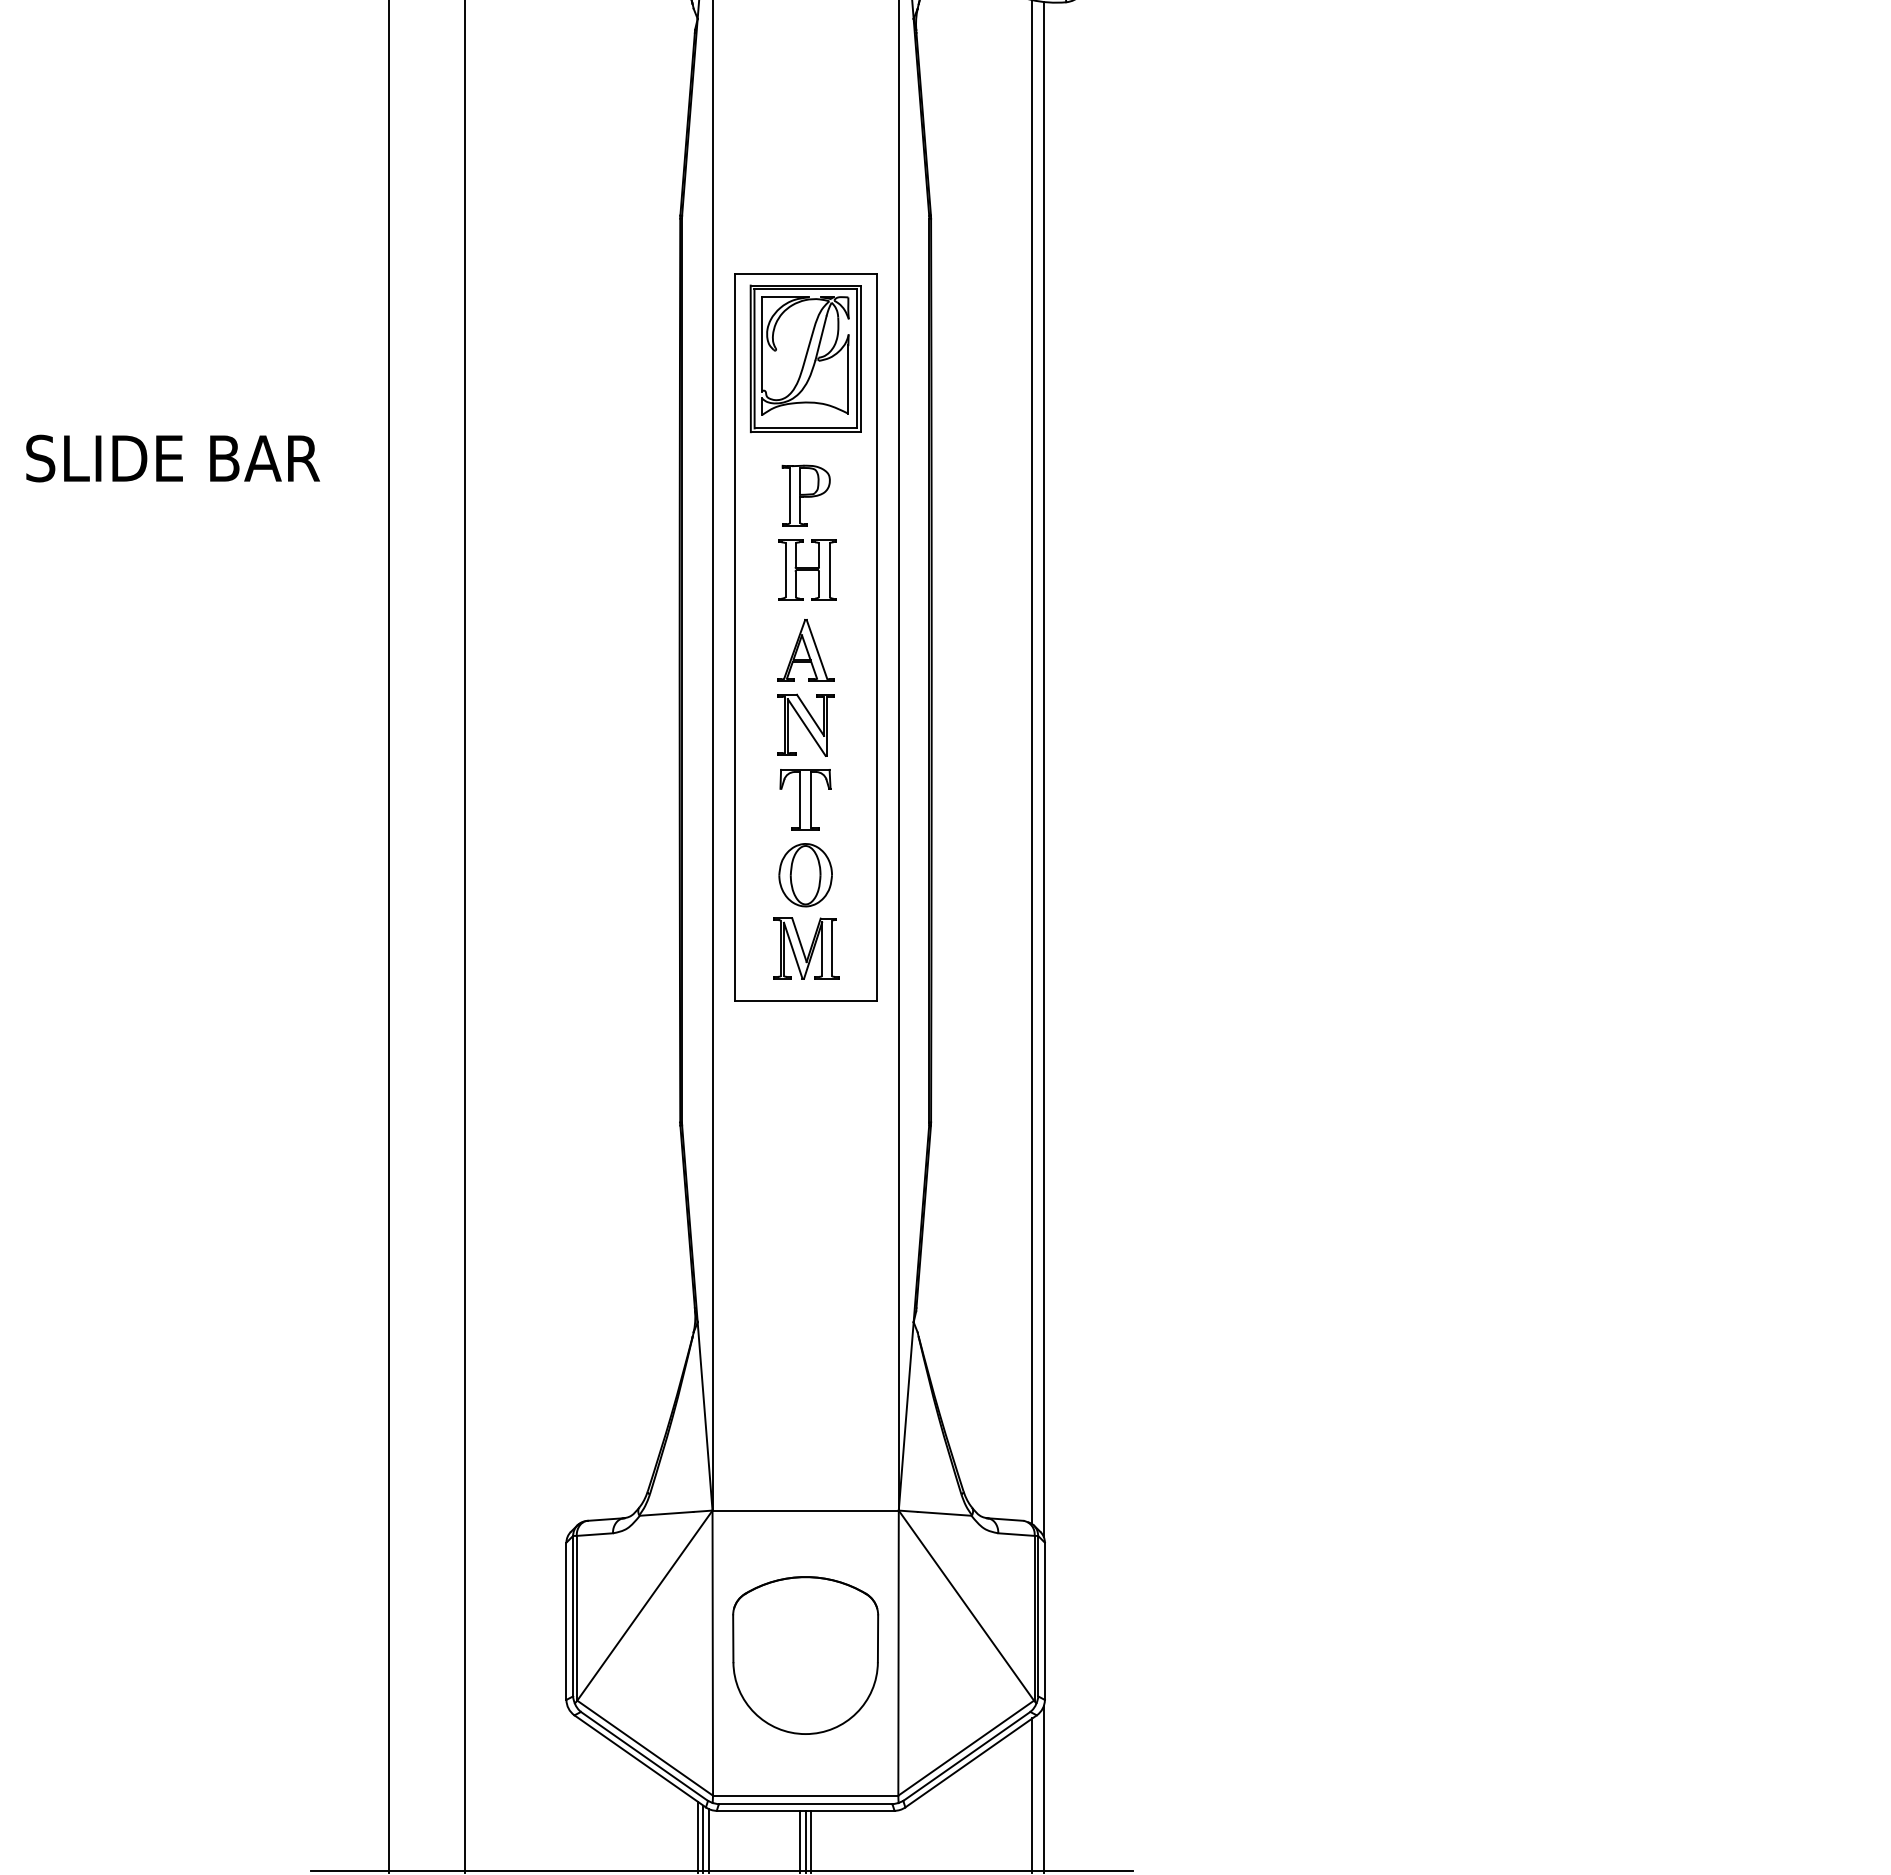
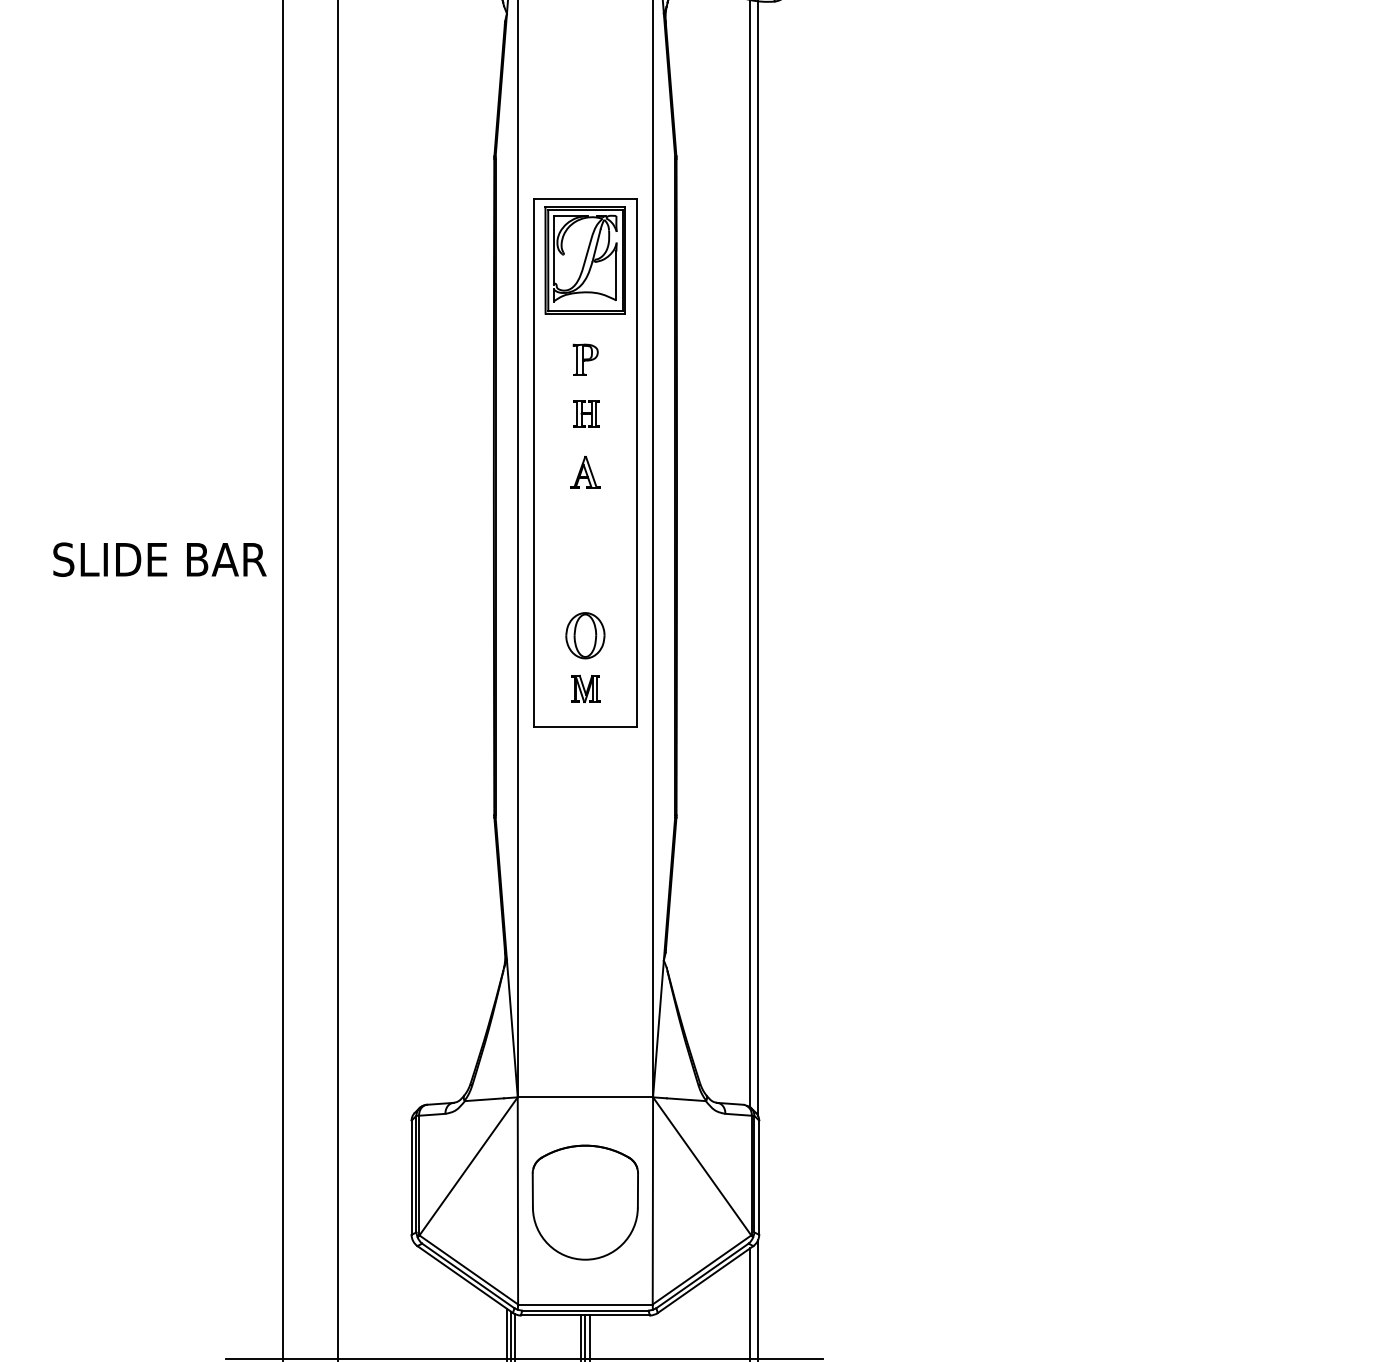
text: (172, 458) -> (159, 559), moved
part: (805, 495) -> (585, 359), size x0.7
part: (807, 569) -> (586, 413), size x0.6
part: (805, 650) -> (585, 472), size x0.7
part: (805, 724) -> (585, 526), removed
part: (805, 799) -> (585, 580), removed
part: (806, 948) -> (586, 688), size x0.6

